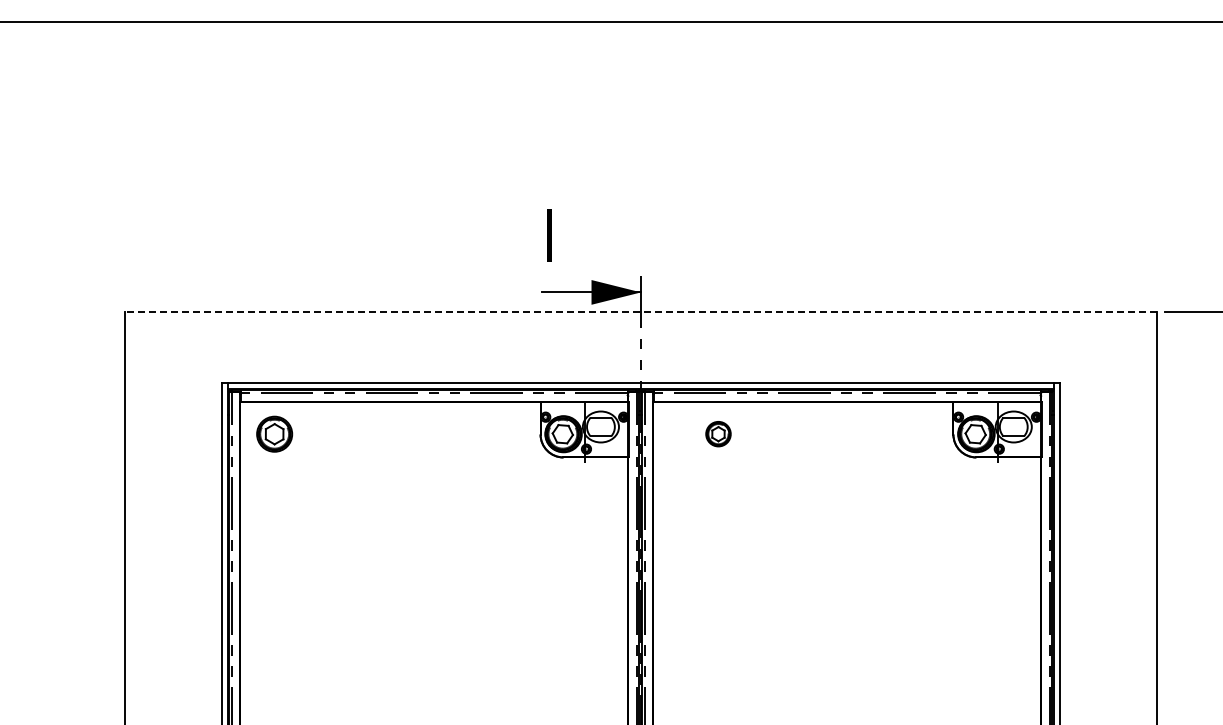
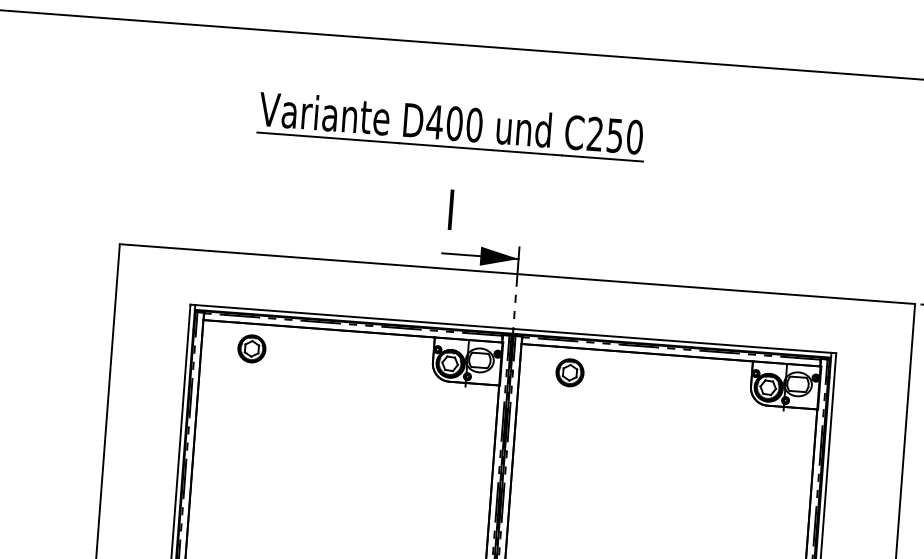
part: (541, 127) -> (451, 126), added
line: (640, 311) -> (517, 273), dashed -> solid
part: (274, 433) -> (251, 348), moved
part: (718, 433) -> (570, 372), size x1.43

